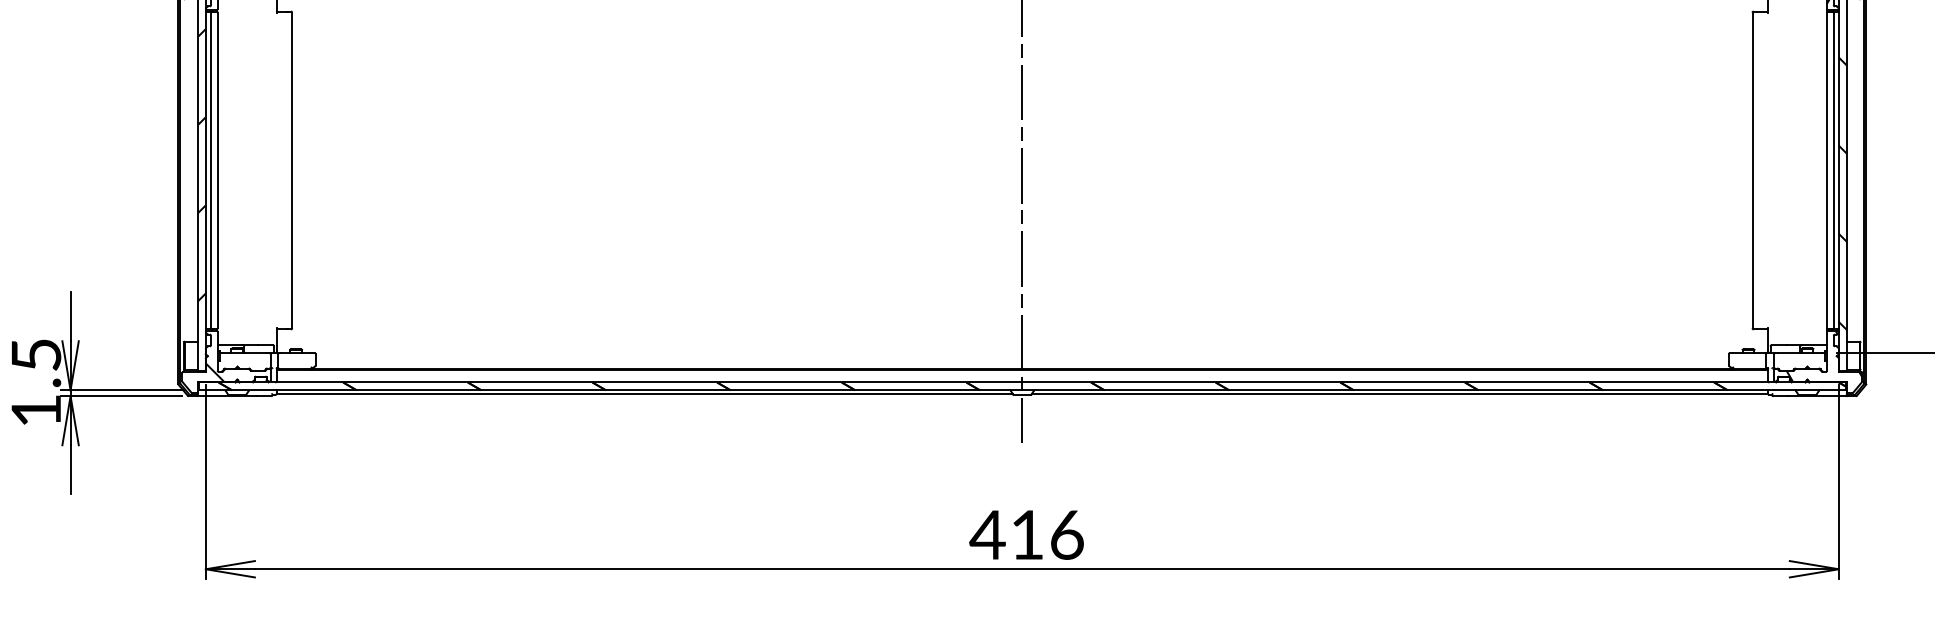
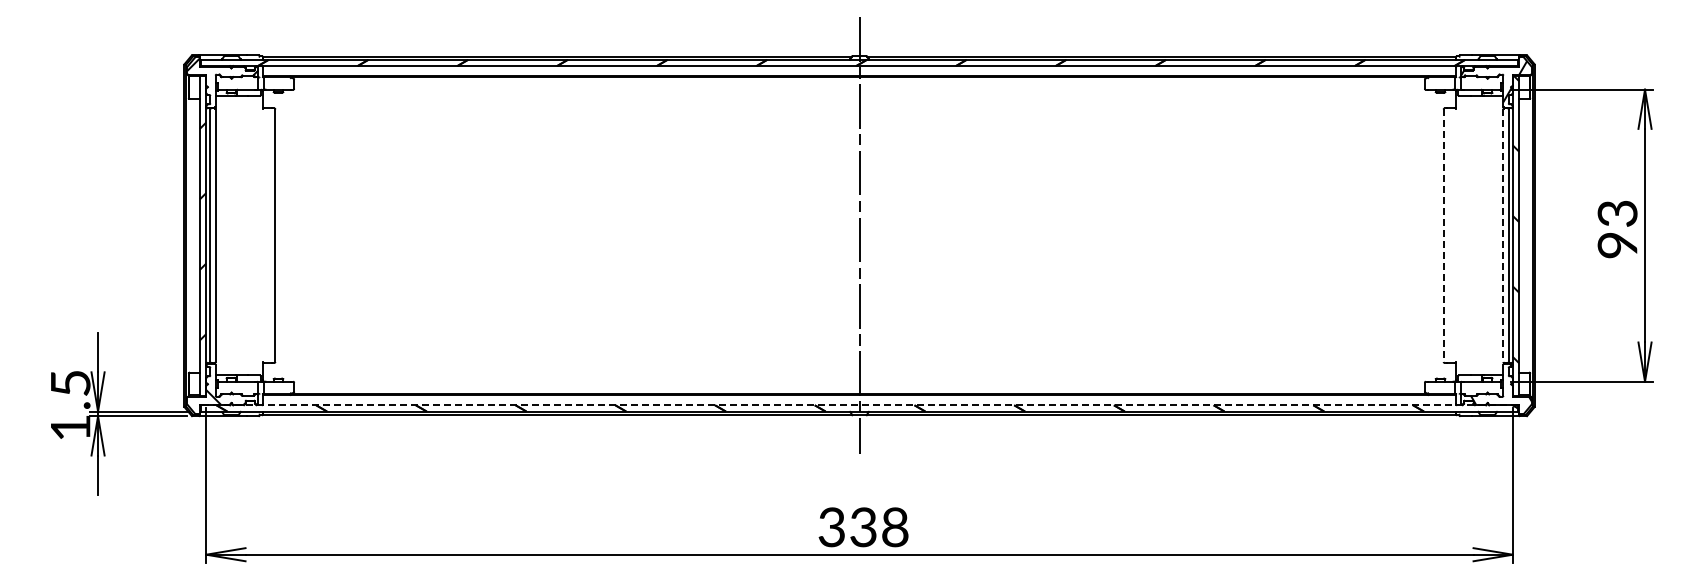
line: (1752, 171) -> (1443, 236), solid -> dashed
line: (1827, 171) -> (1503, 236), solid -> dashed
line: (1022, 382) -> (859, 405), solid -> dashed
text: (1026, 535) -> (862, 527), 416 -> 338

